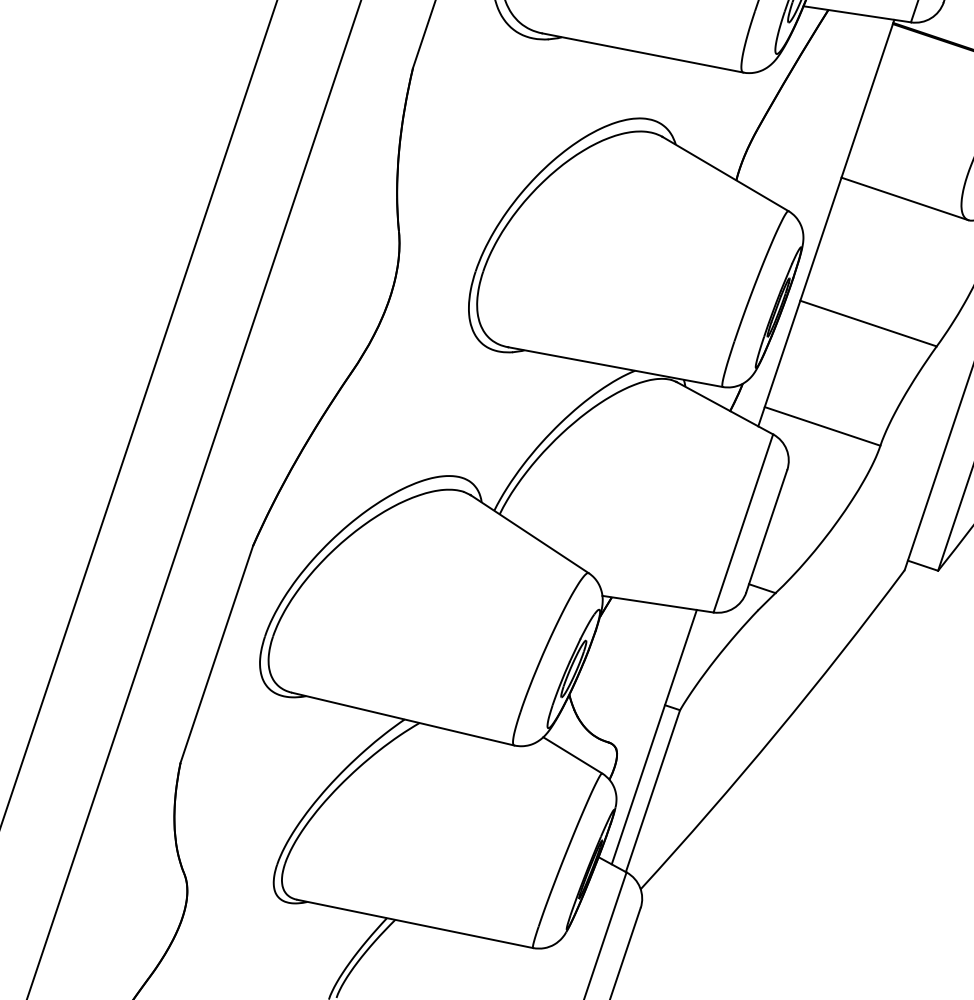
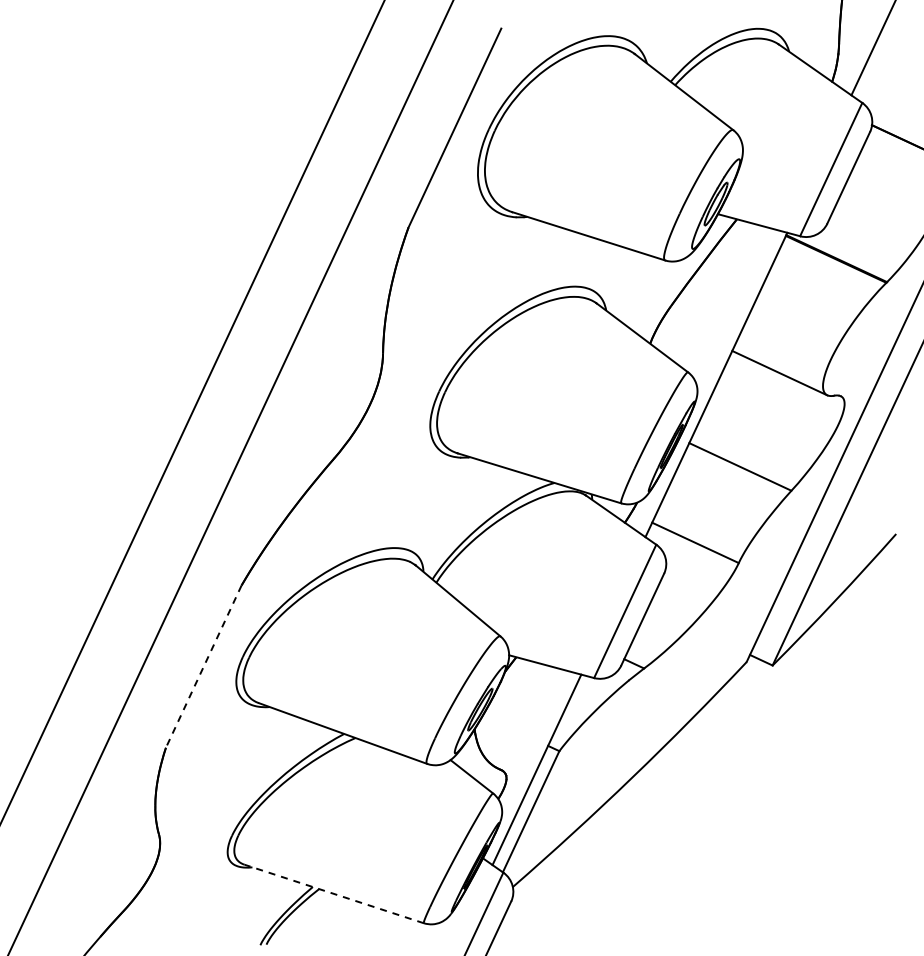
line: (216, 654) -> (203, 666), solid -> dashed
line: (414, 923) -> (333, 893), solid -> dashed

